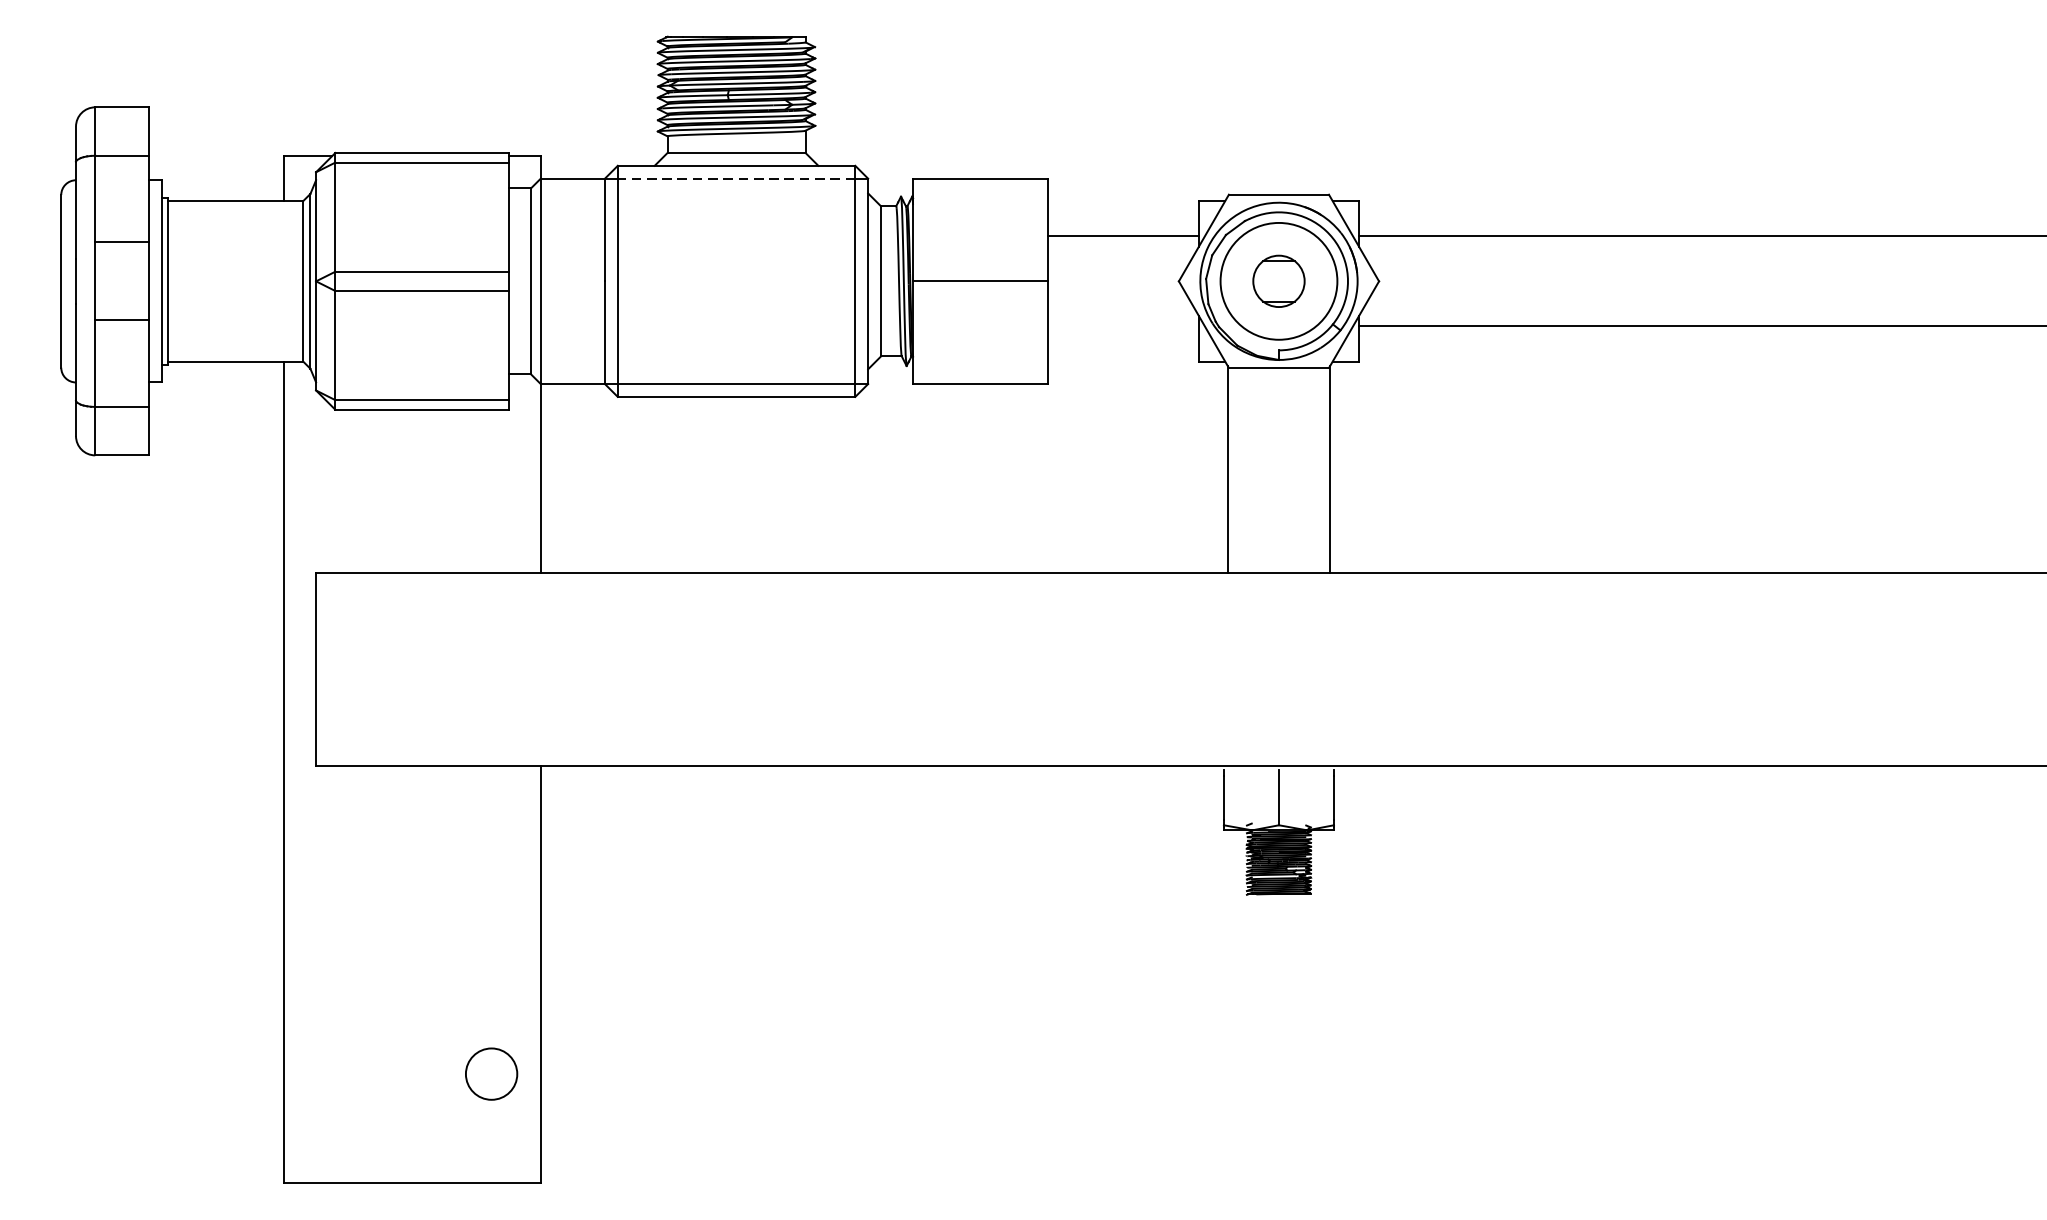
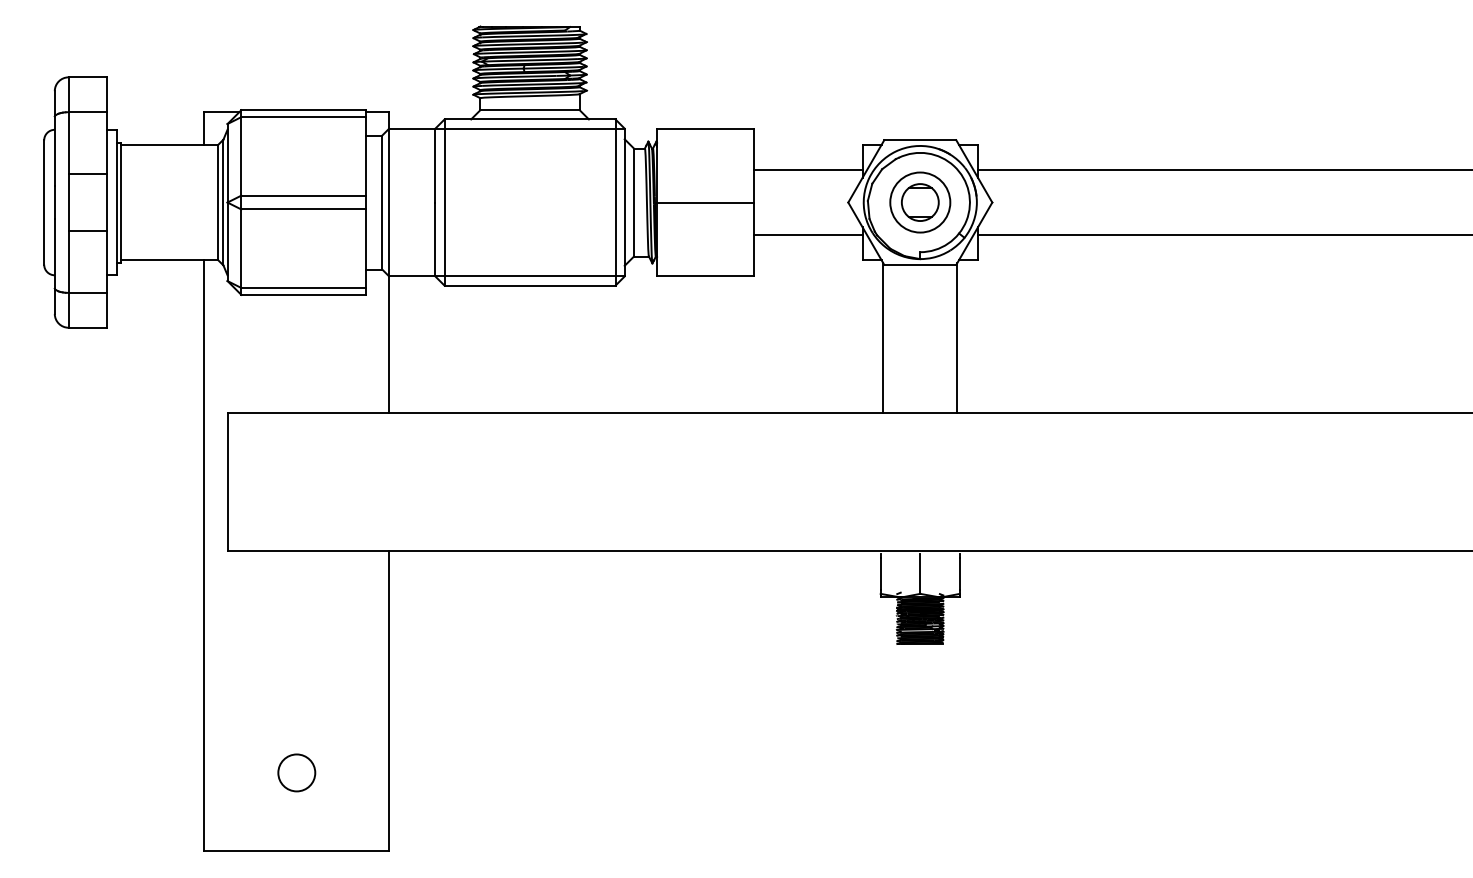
line: (735, 178) -> (529, 128), dashed -> solid
circle: (1279, 281) -> (920, 202), size x0.71
line: (1123, 325) -> (808, 234), added
circle: (491, 1073) -> (296, 772), moved

